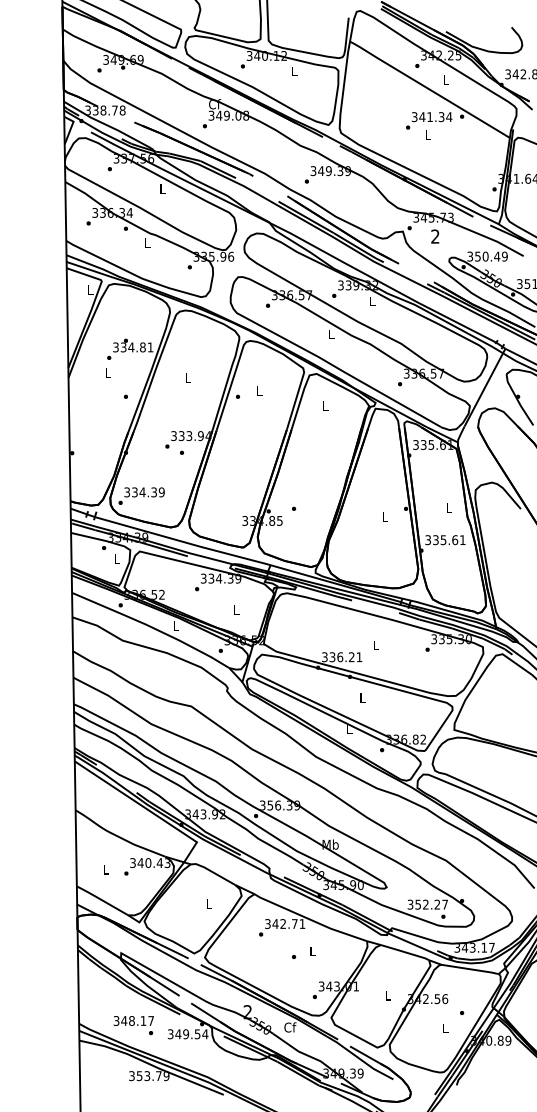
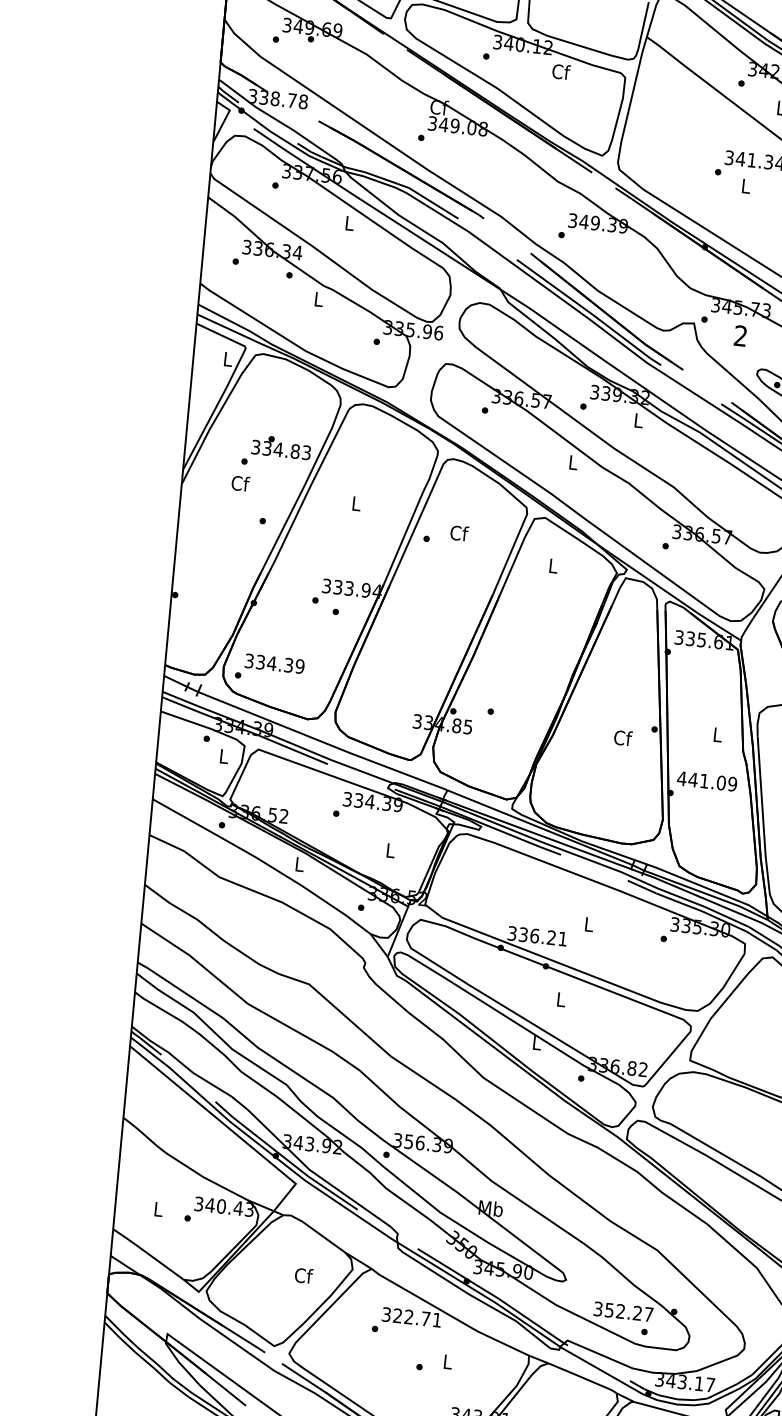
text: (294, 71) -> (560, 72), L -> Cf
text: (150, 347) -> (306, 452), 334.81 -> 334.83
text: (108, 372) -> (241, 482), L -> Cf
text: (259, 390) -> (459, 533), L -> Cf
text: (385, 516) -> (623, 737), L -> Cf
text: (445, 540) -> (707, 781), 335.61 -> 441.09
text: (209, 903) -> (304, 1275), L -> Cf
text: (275, 923) -> (397, 1315), 342.71 -> 322.71

